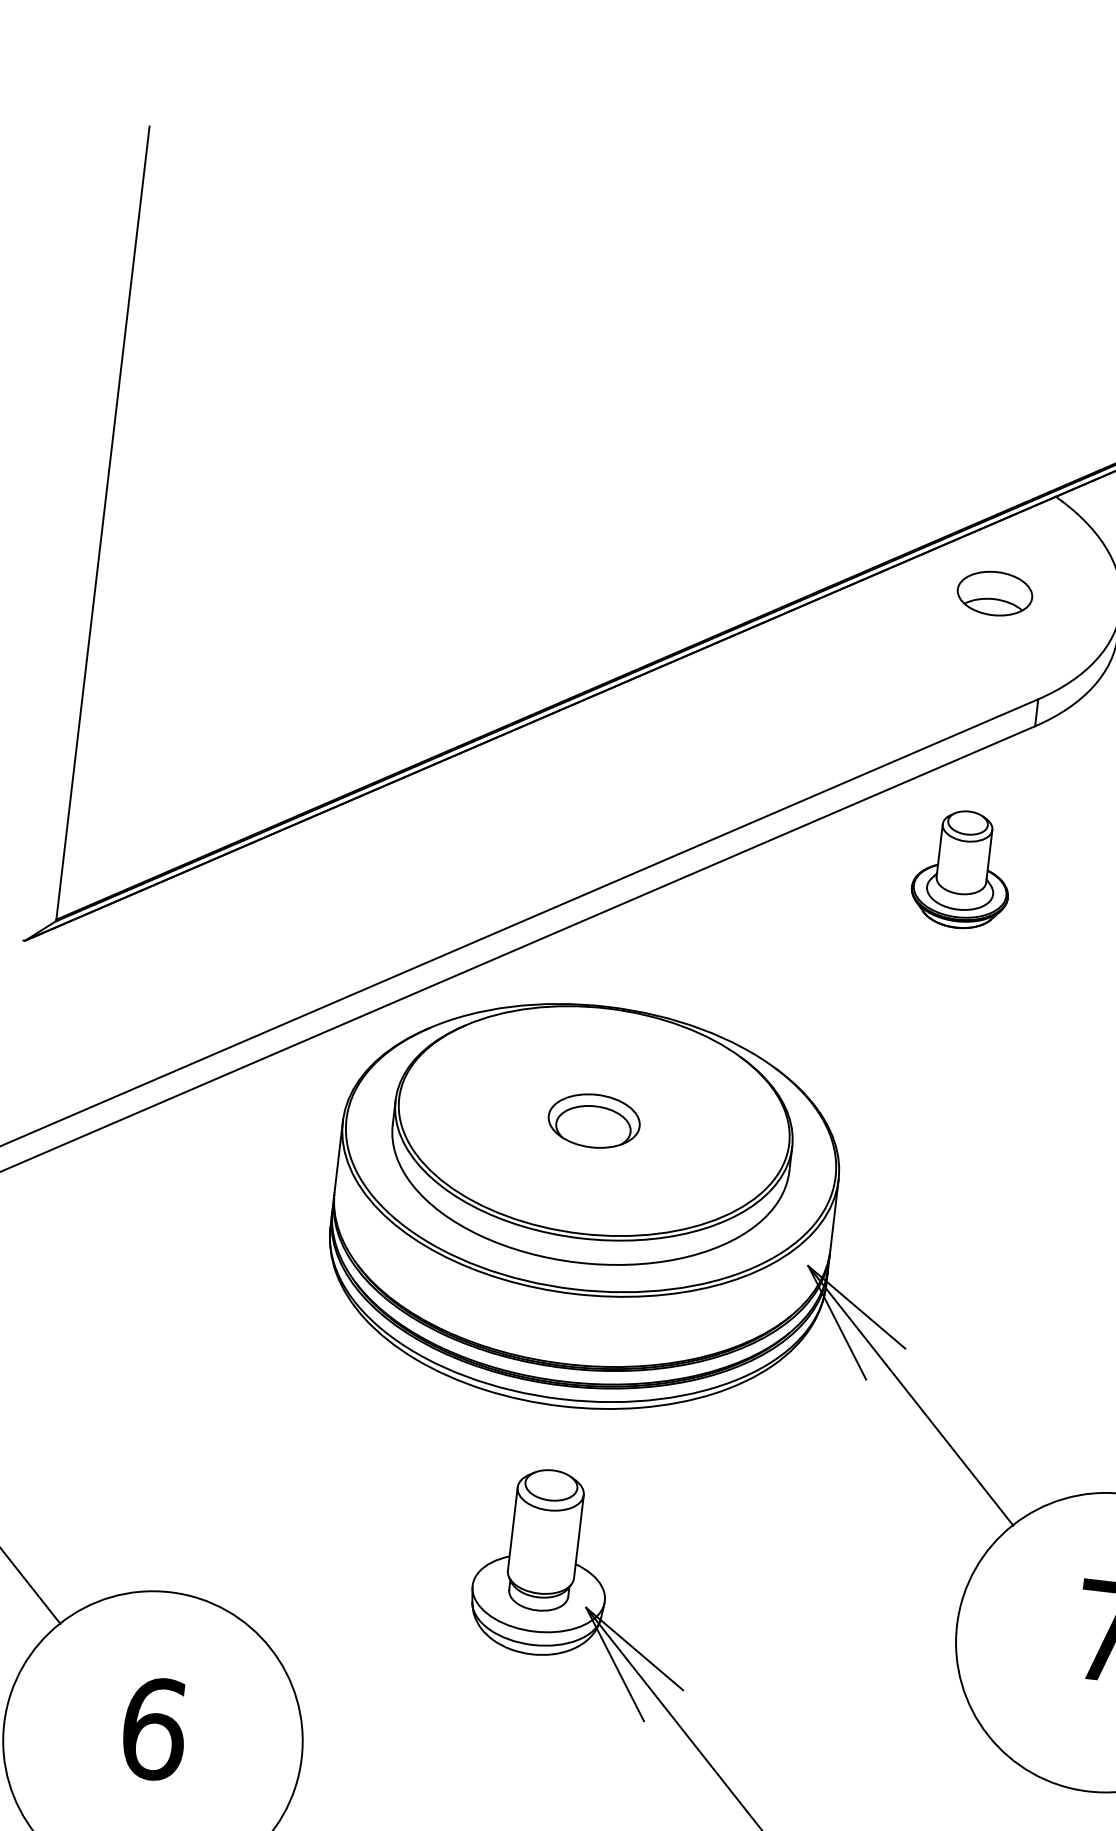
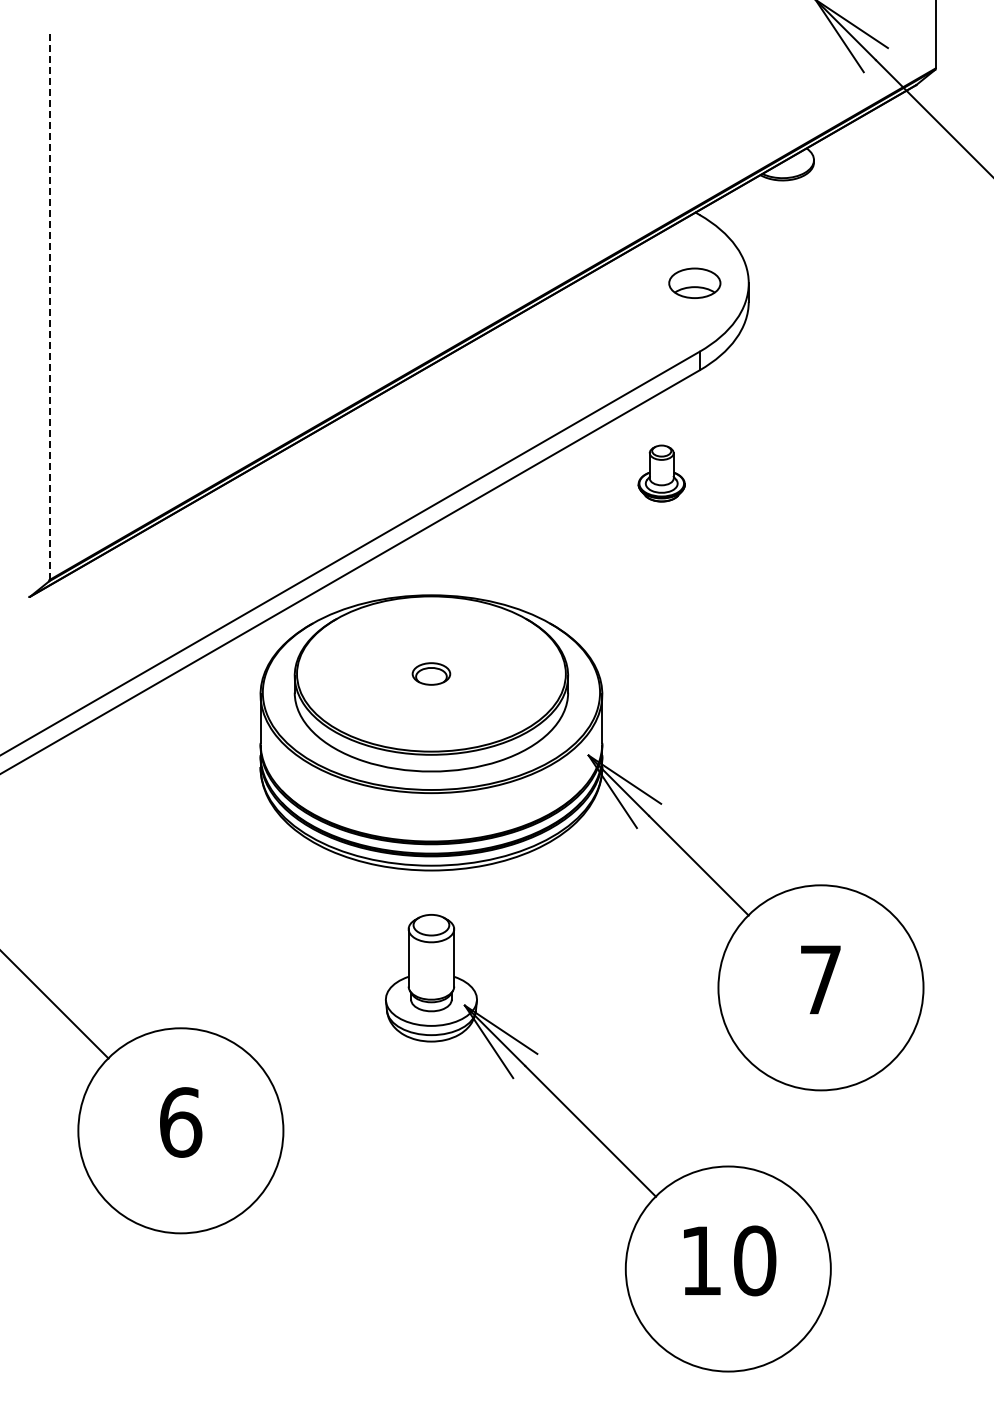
line: (102, 522) -> (49, 306), solid -> dashed
part: (994, 592) -> (694, 282), moved
part: (962, 869) -> (661, 473), size x0.7
part: (594, 1120) -> (431, 673), size x0.6

